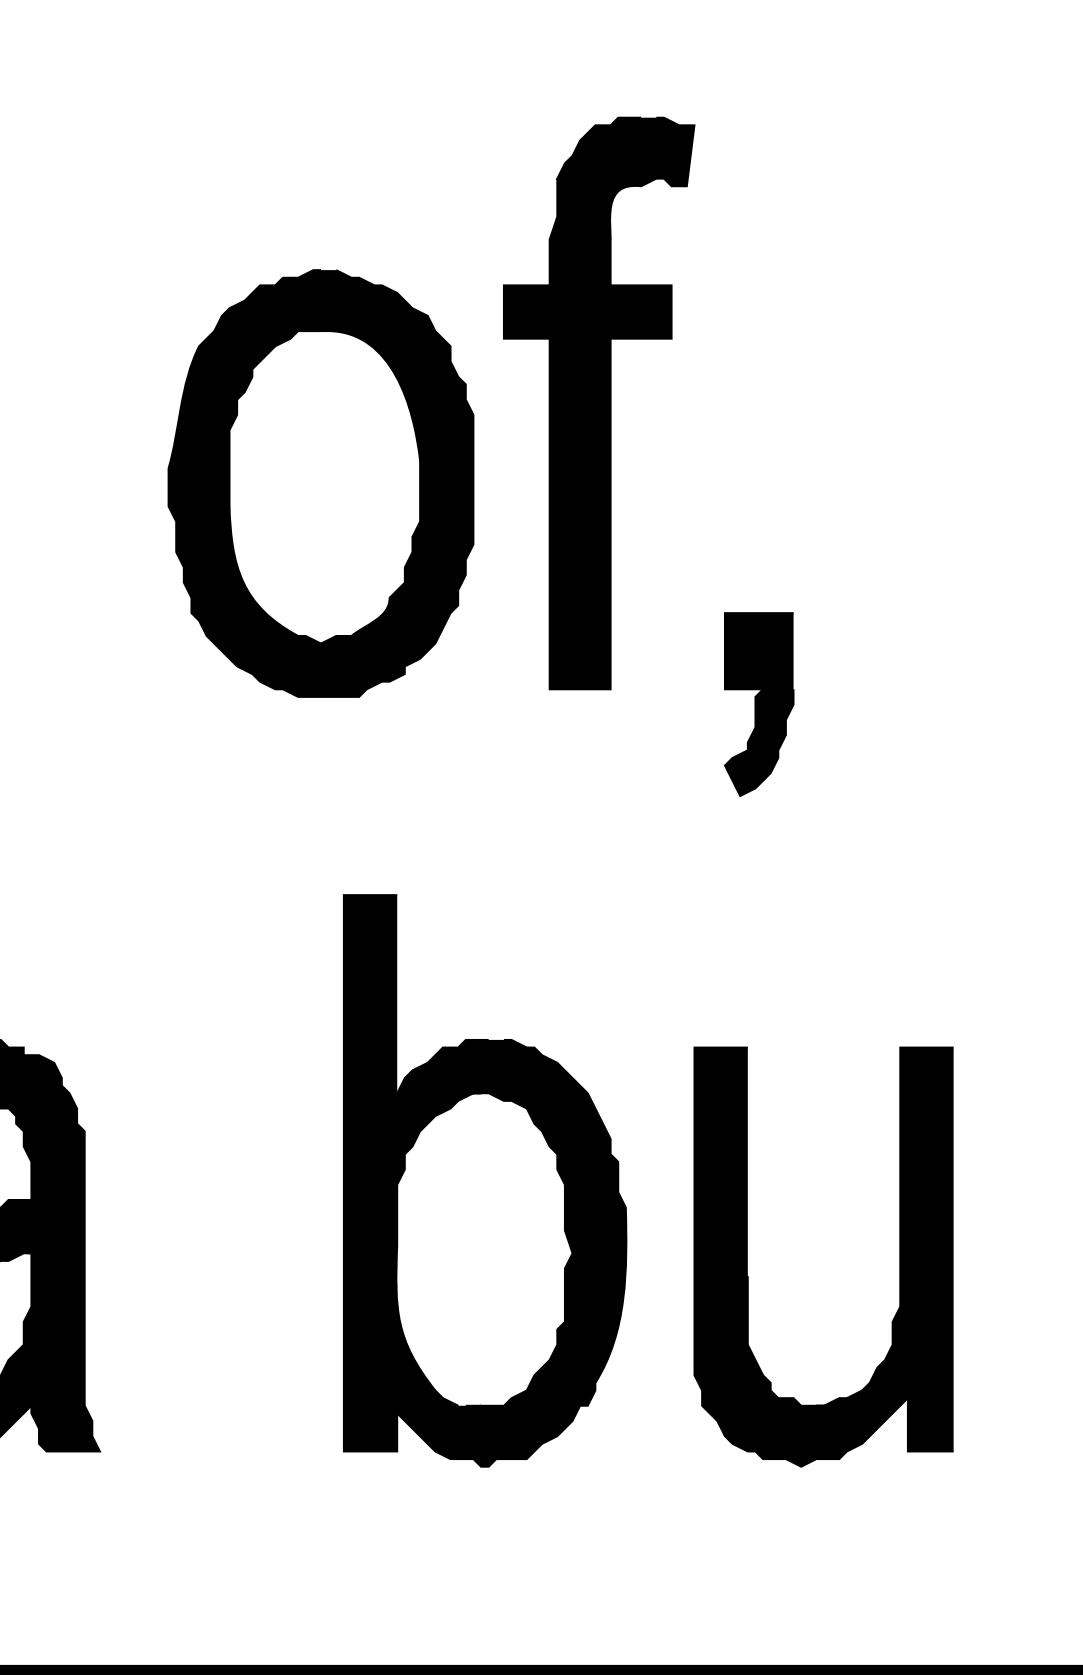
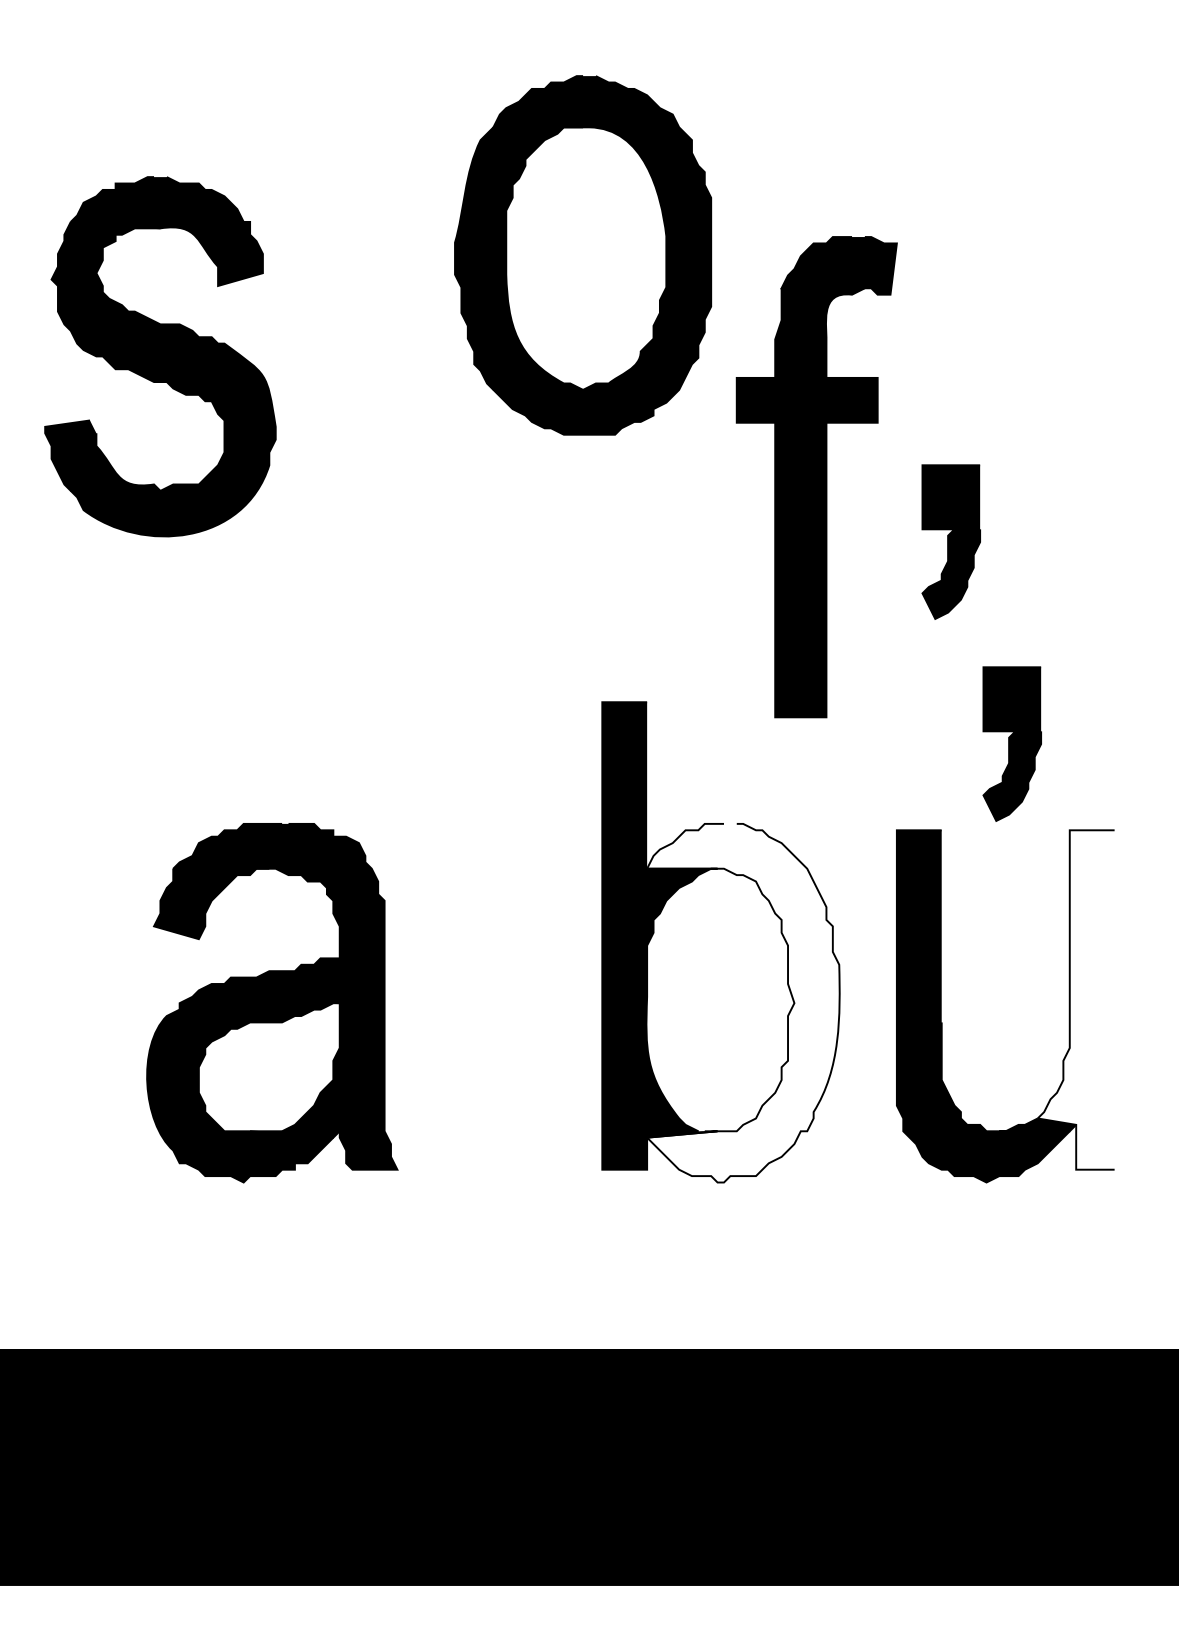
part: (598, 403) -> (816, 477), moved
part: (321, 483) -> (583, 255), moved
part: (830, 944) -> (1011, 743), added
fill: (907, 1248) -> (1075, 999), removed
fill: (511, 1252) -> (743, 1002), removed

